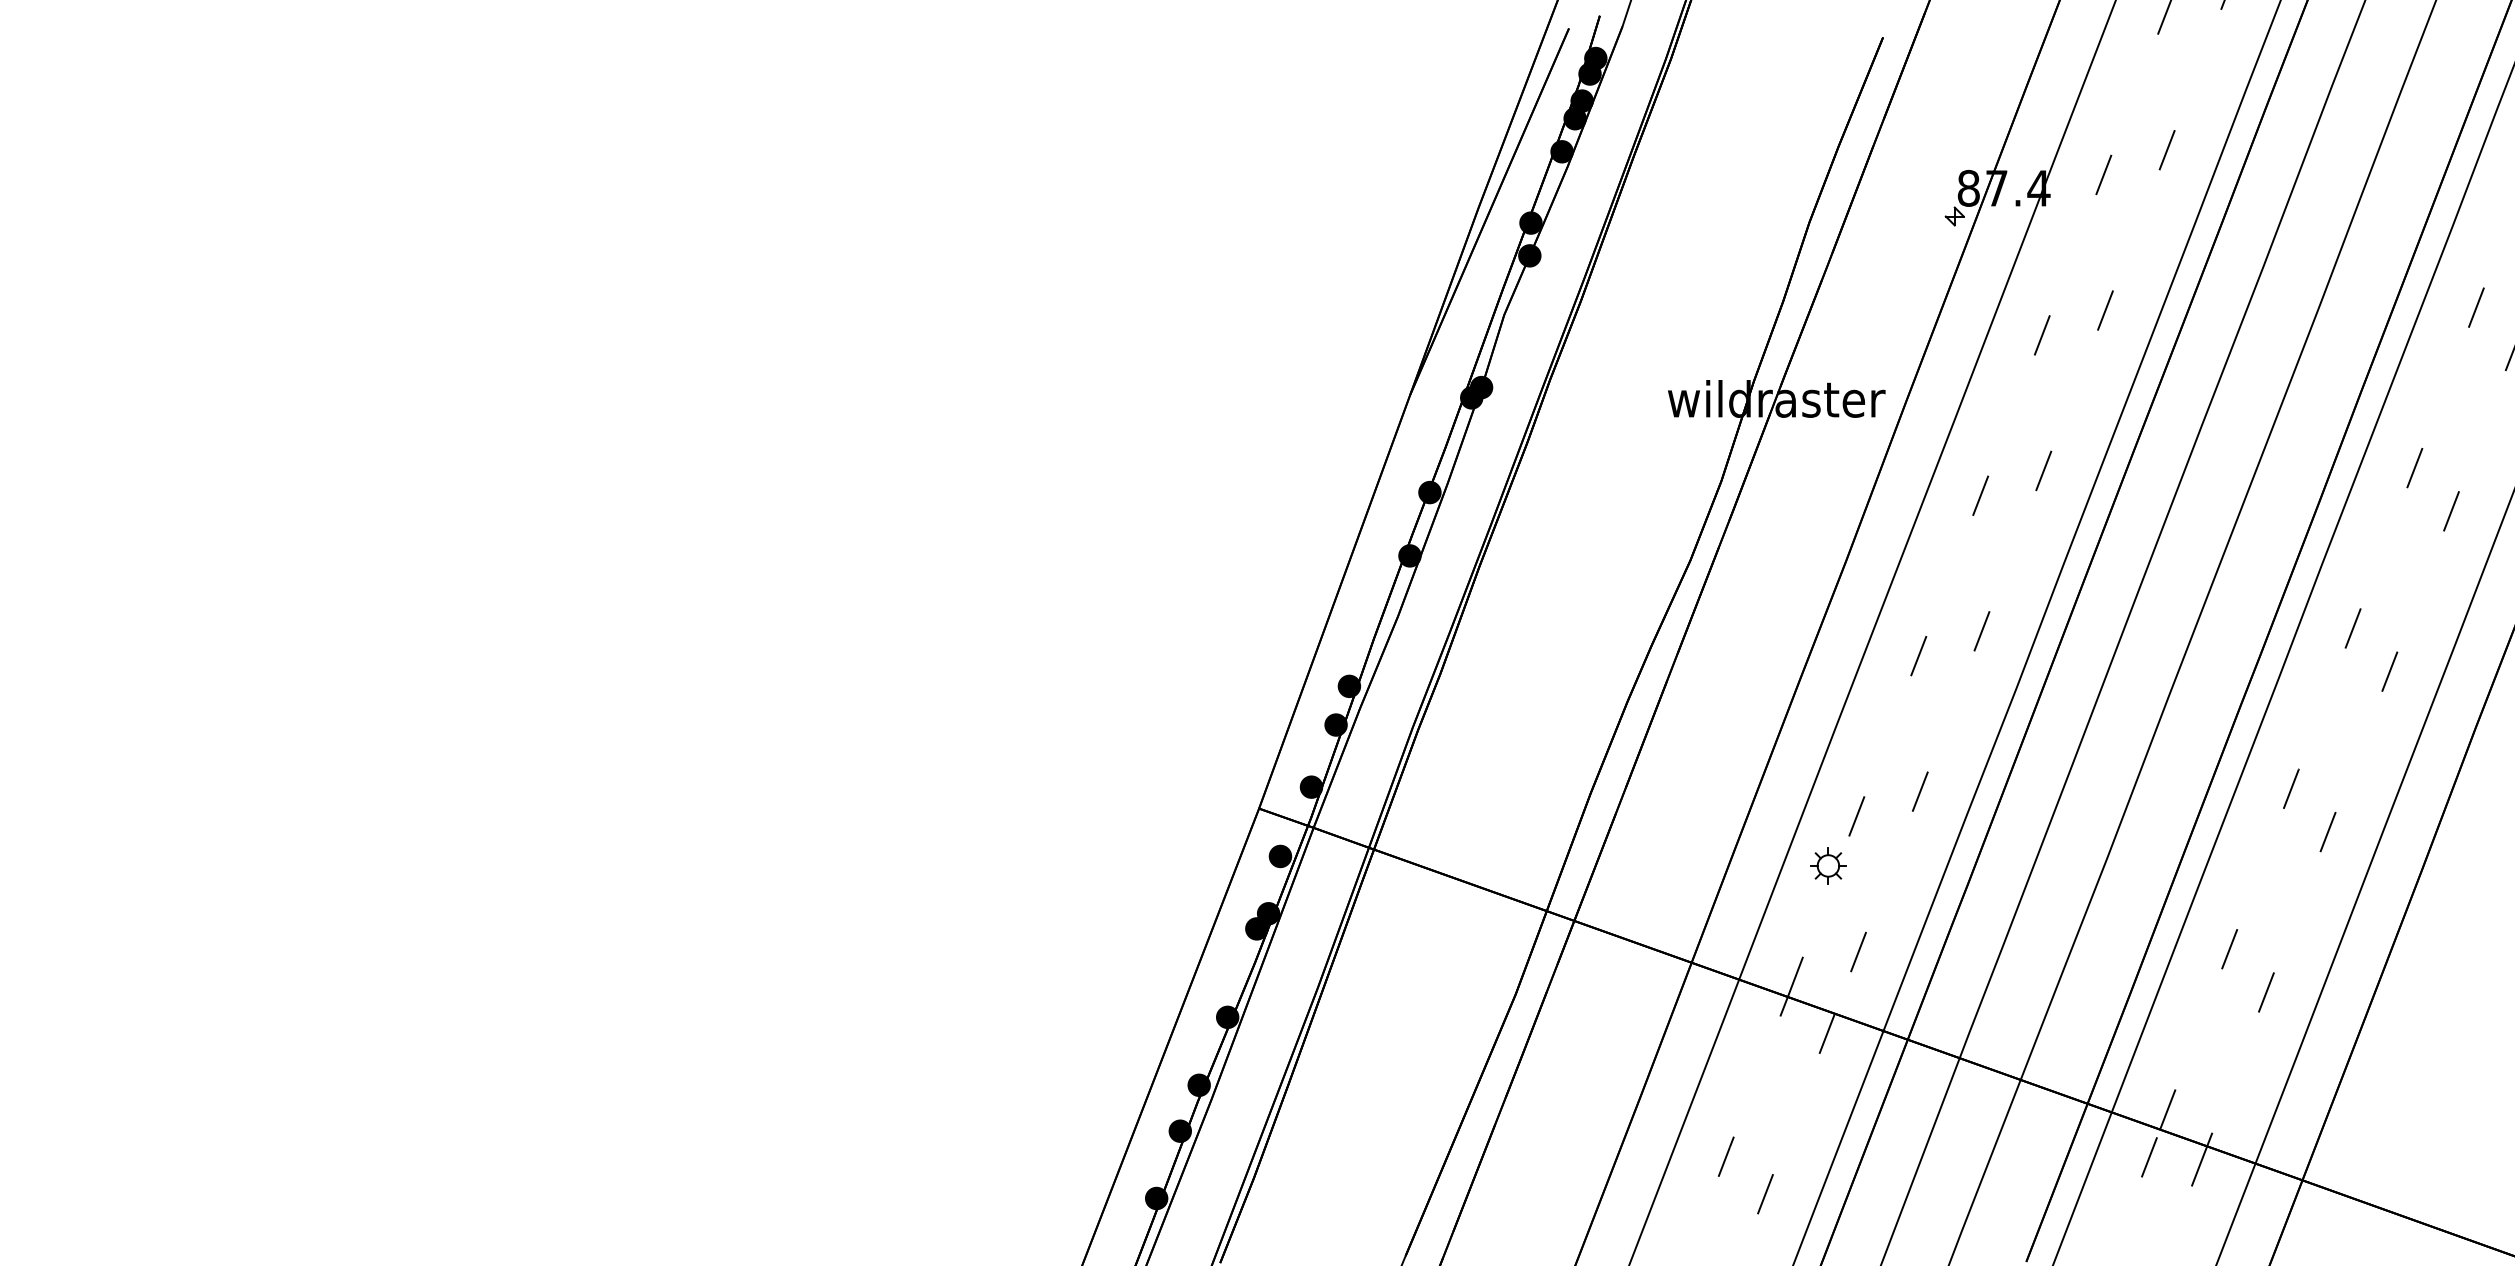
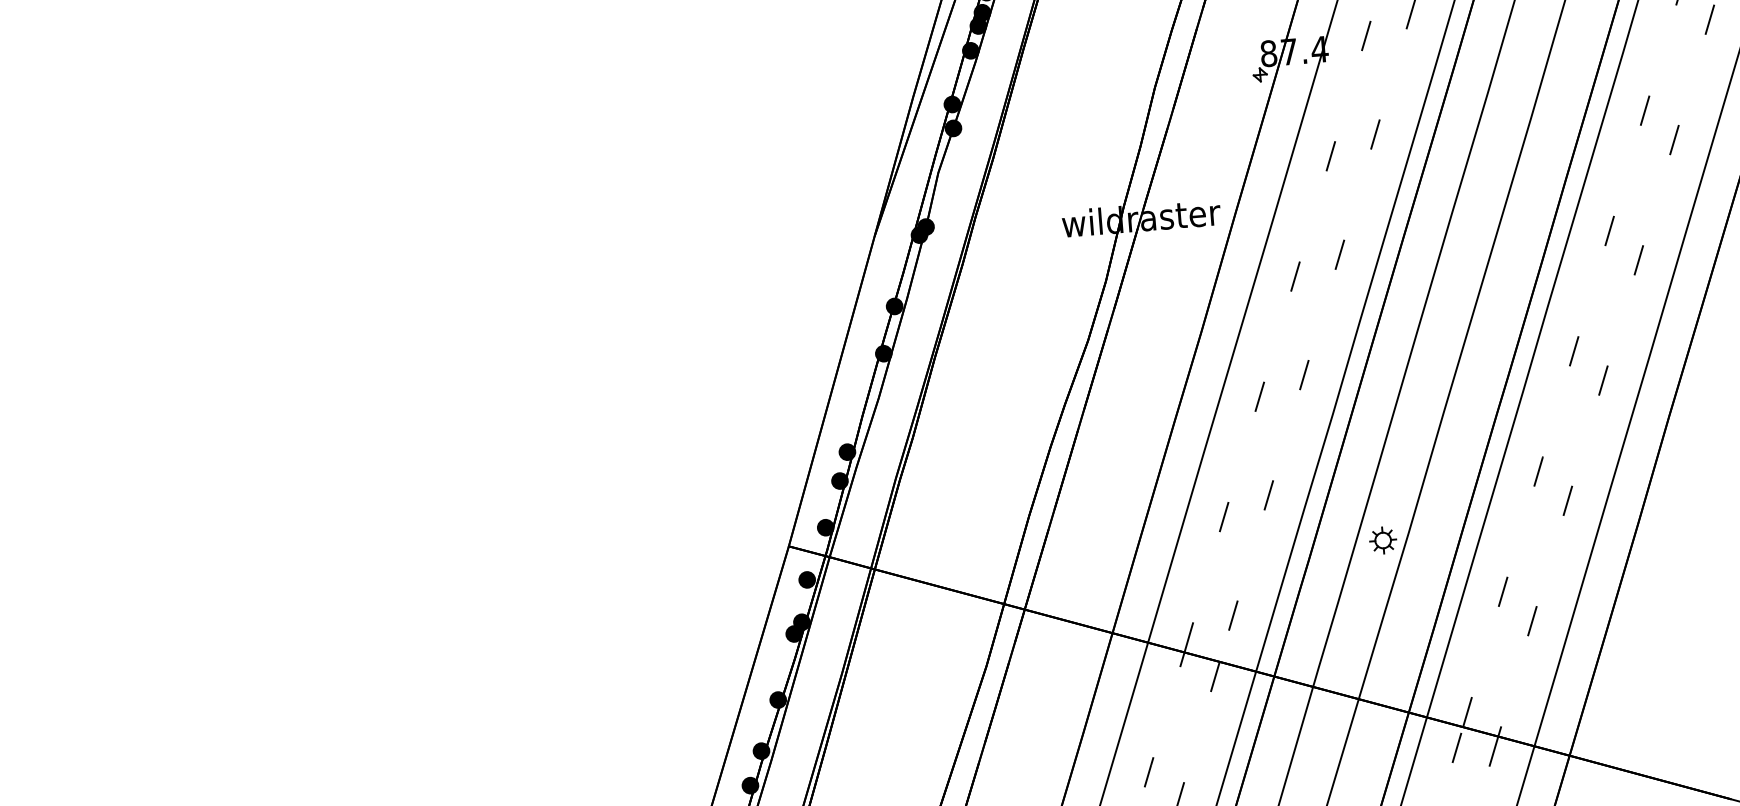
part: (1828, 865) -> (1383, 540), moved

